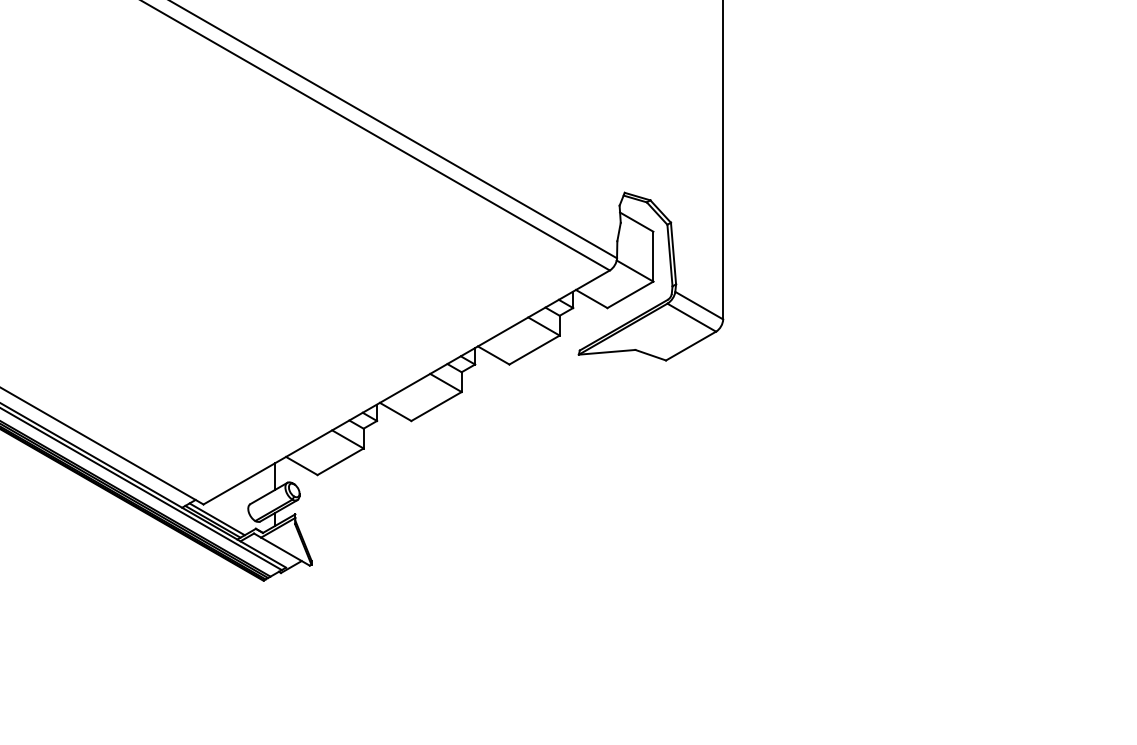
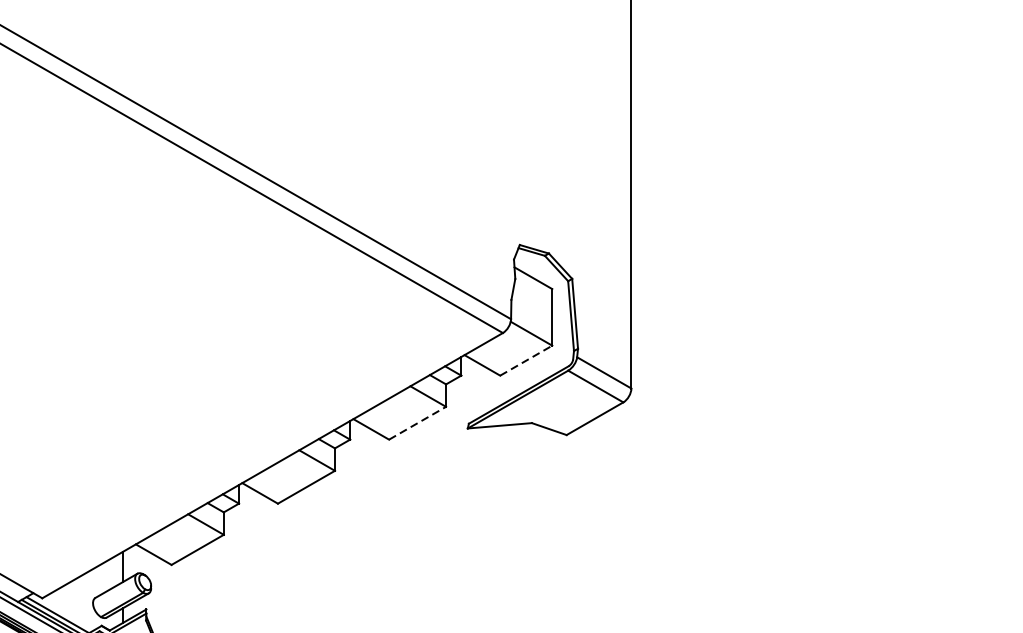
line: (630, 294) -> (526, 360), solid -> dashed
line: (535, 349) -> (418, 422), solid -> dashed

